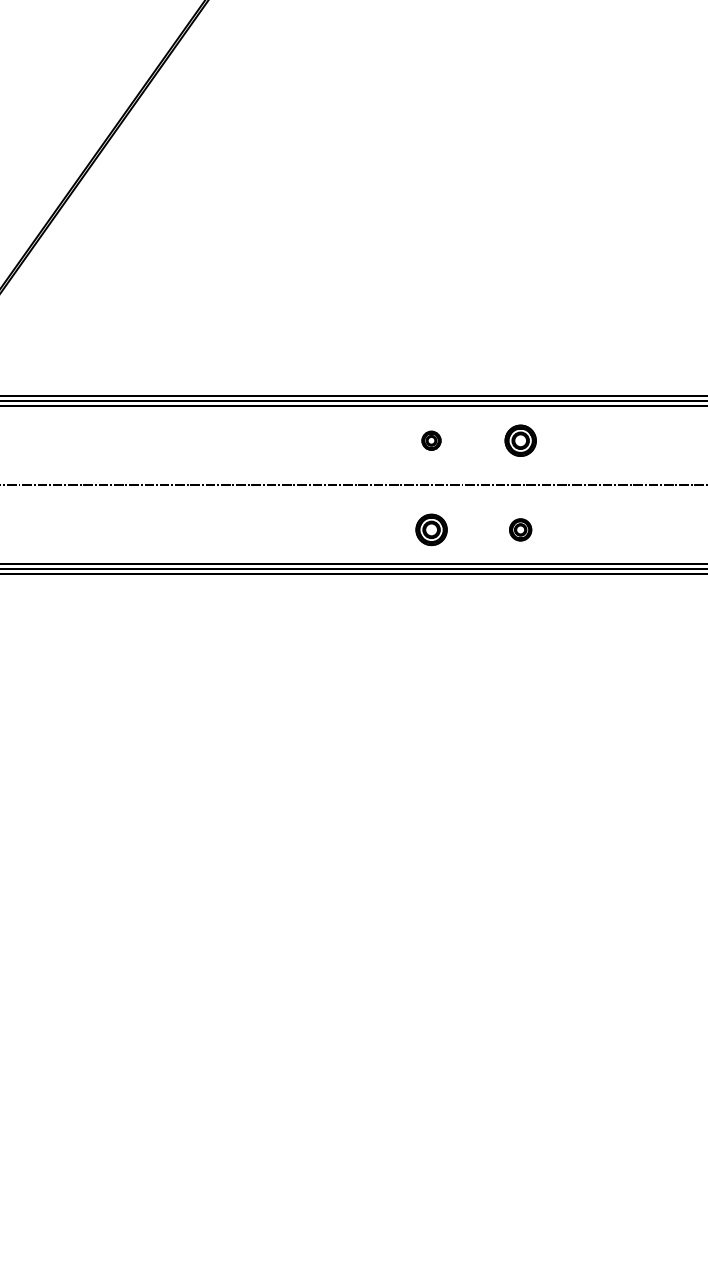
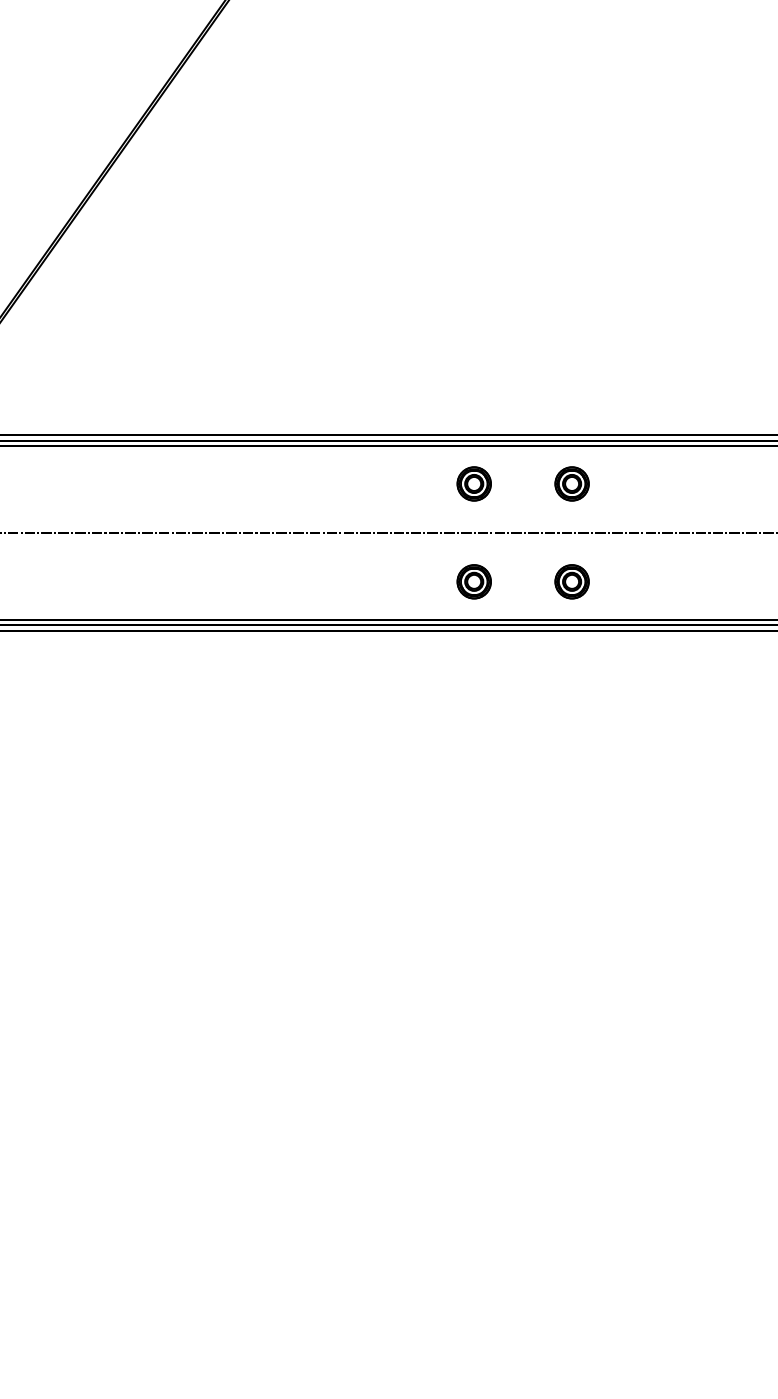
part: (430, 440) -> (473, 483), size x1.67
part: (520, 529) -> (571, 581), size x1.43

